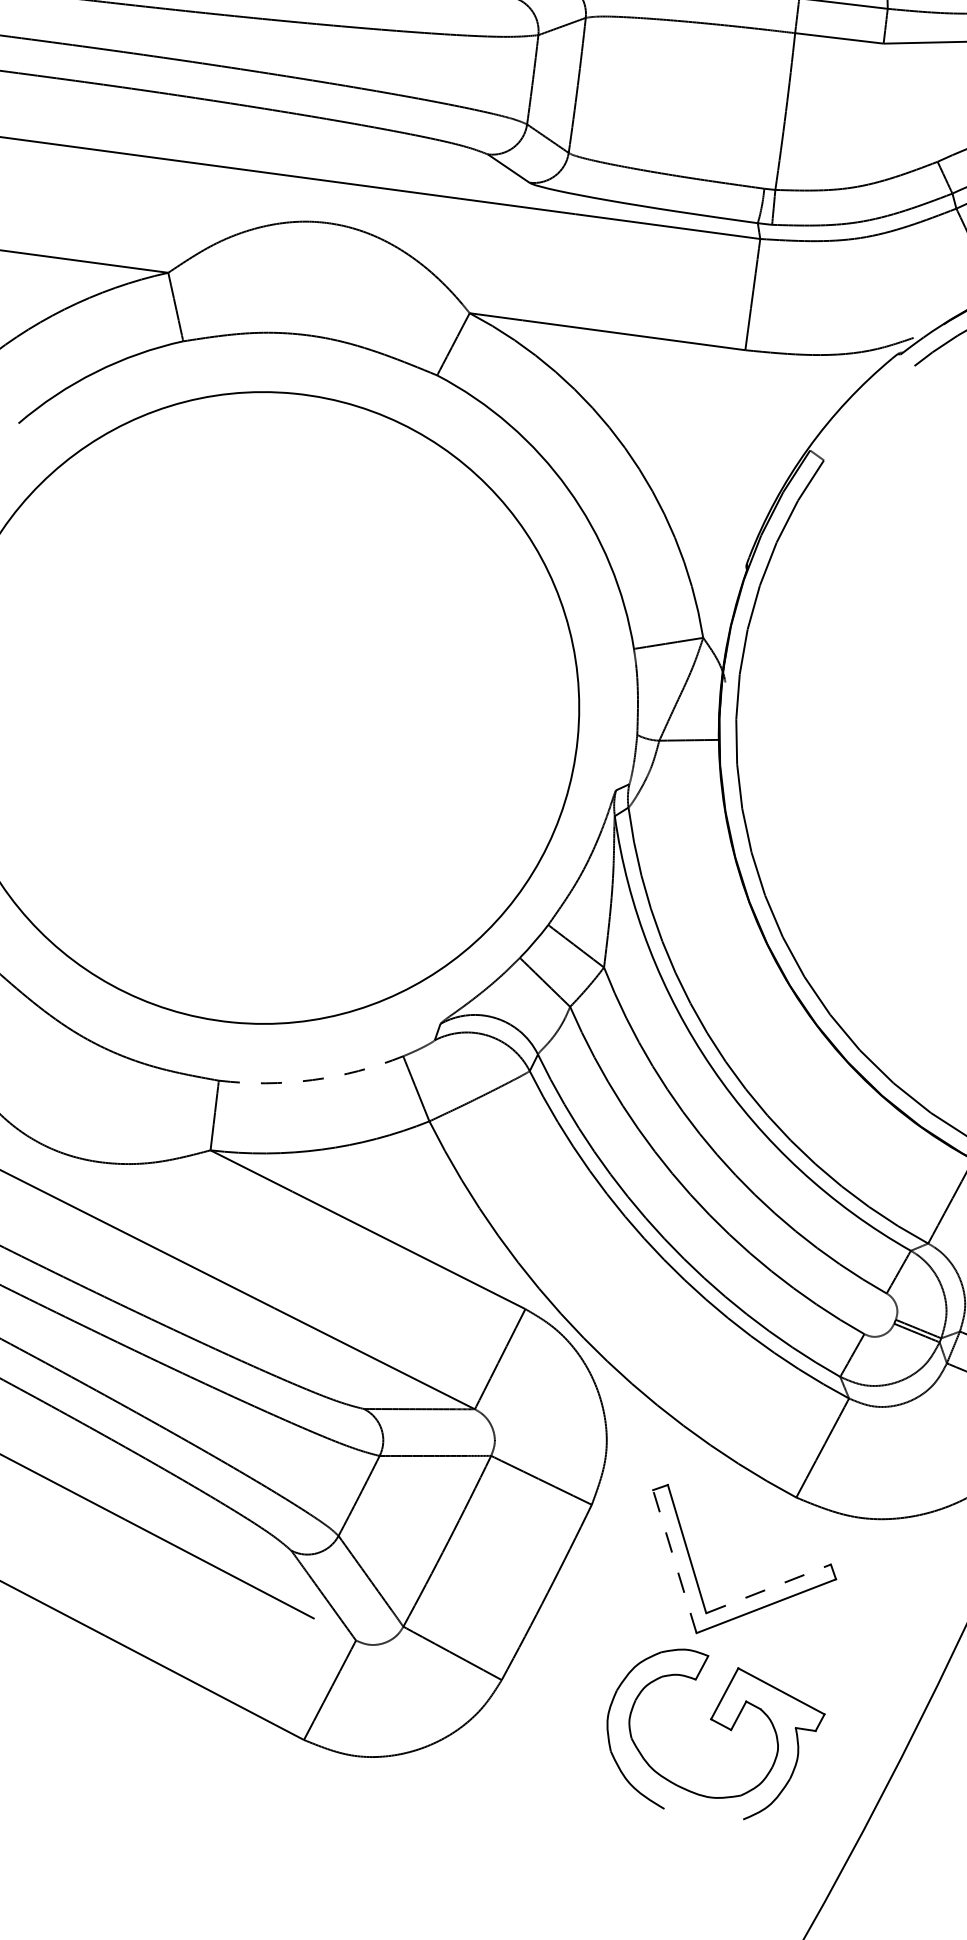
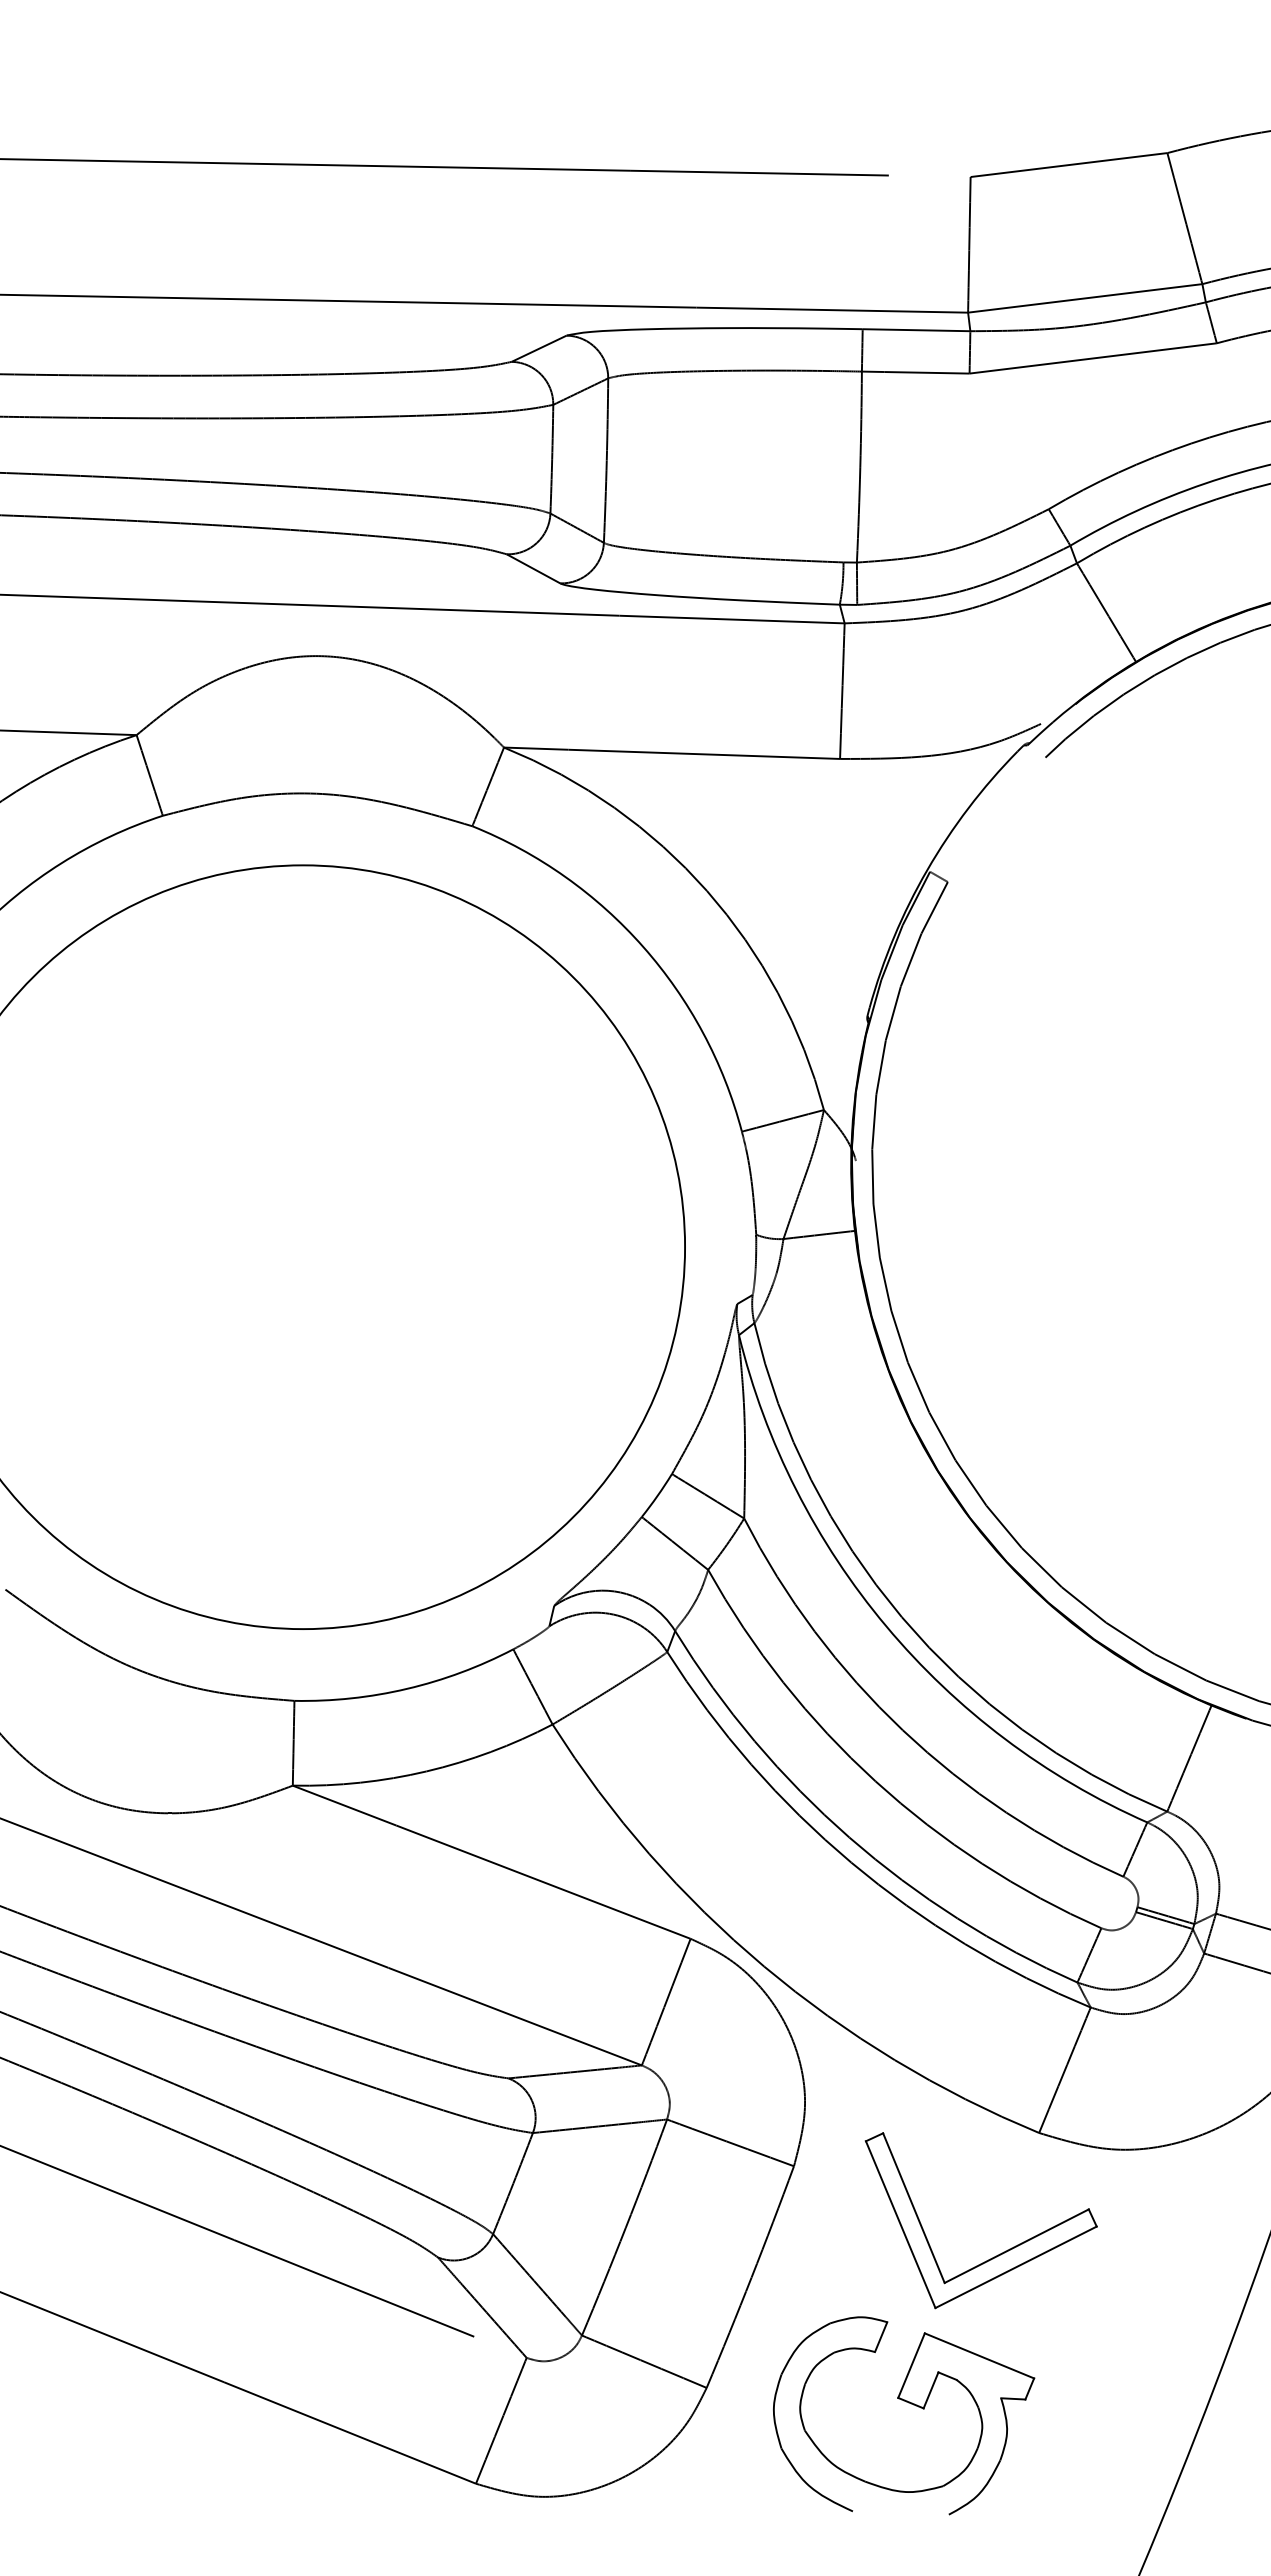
arc: (312, 1079) -> (407, 1688), dashed -> solid
line: (674, 1561) -> (900, 2224), dashed -> solid
line: (768, 1589) -> (1016, 2246), dashed -> solid
part: (719, 1724) -> (908, 2403), moved

